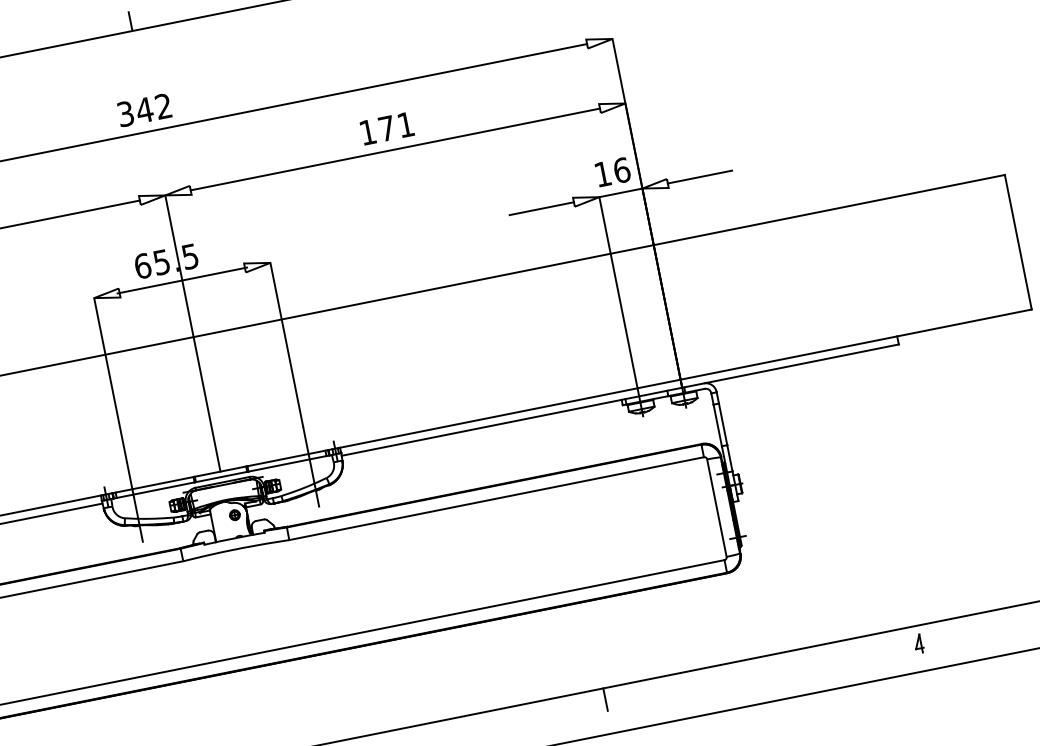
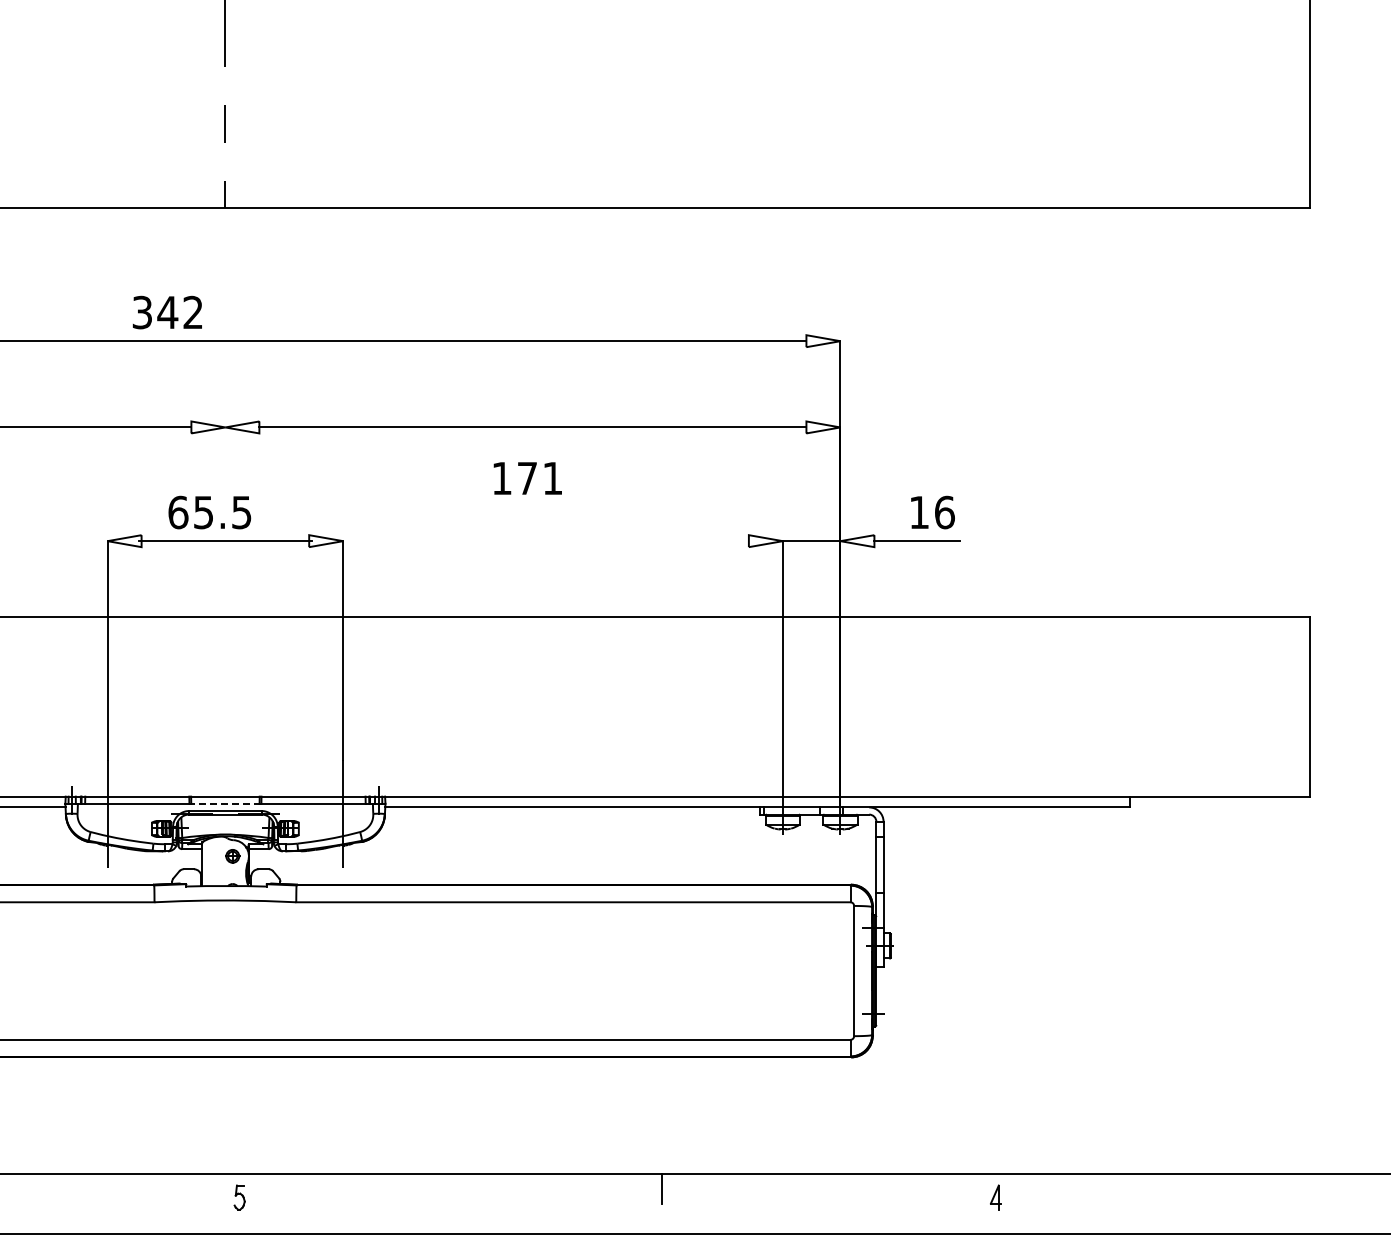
text: (143, 110) -> (166, 312), moved
text: (386, 128) -> (527, 478), moved
text: (612, 172) -> (932, 512), moved
line: (541, 209) -> (705, 541), removed
line: (192, 333) -> (225, 611), removed
line: (221, 476) -> (225, 803), solid -> dashed
part: (918, 644) -> (995, 1197), moved

